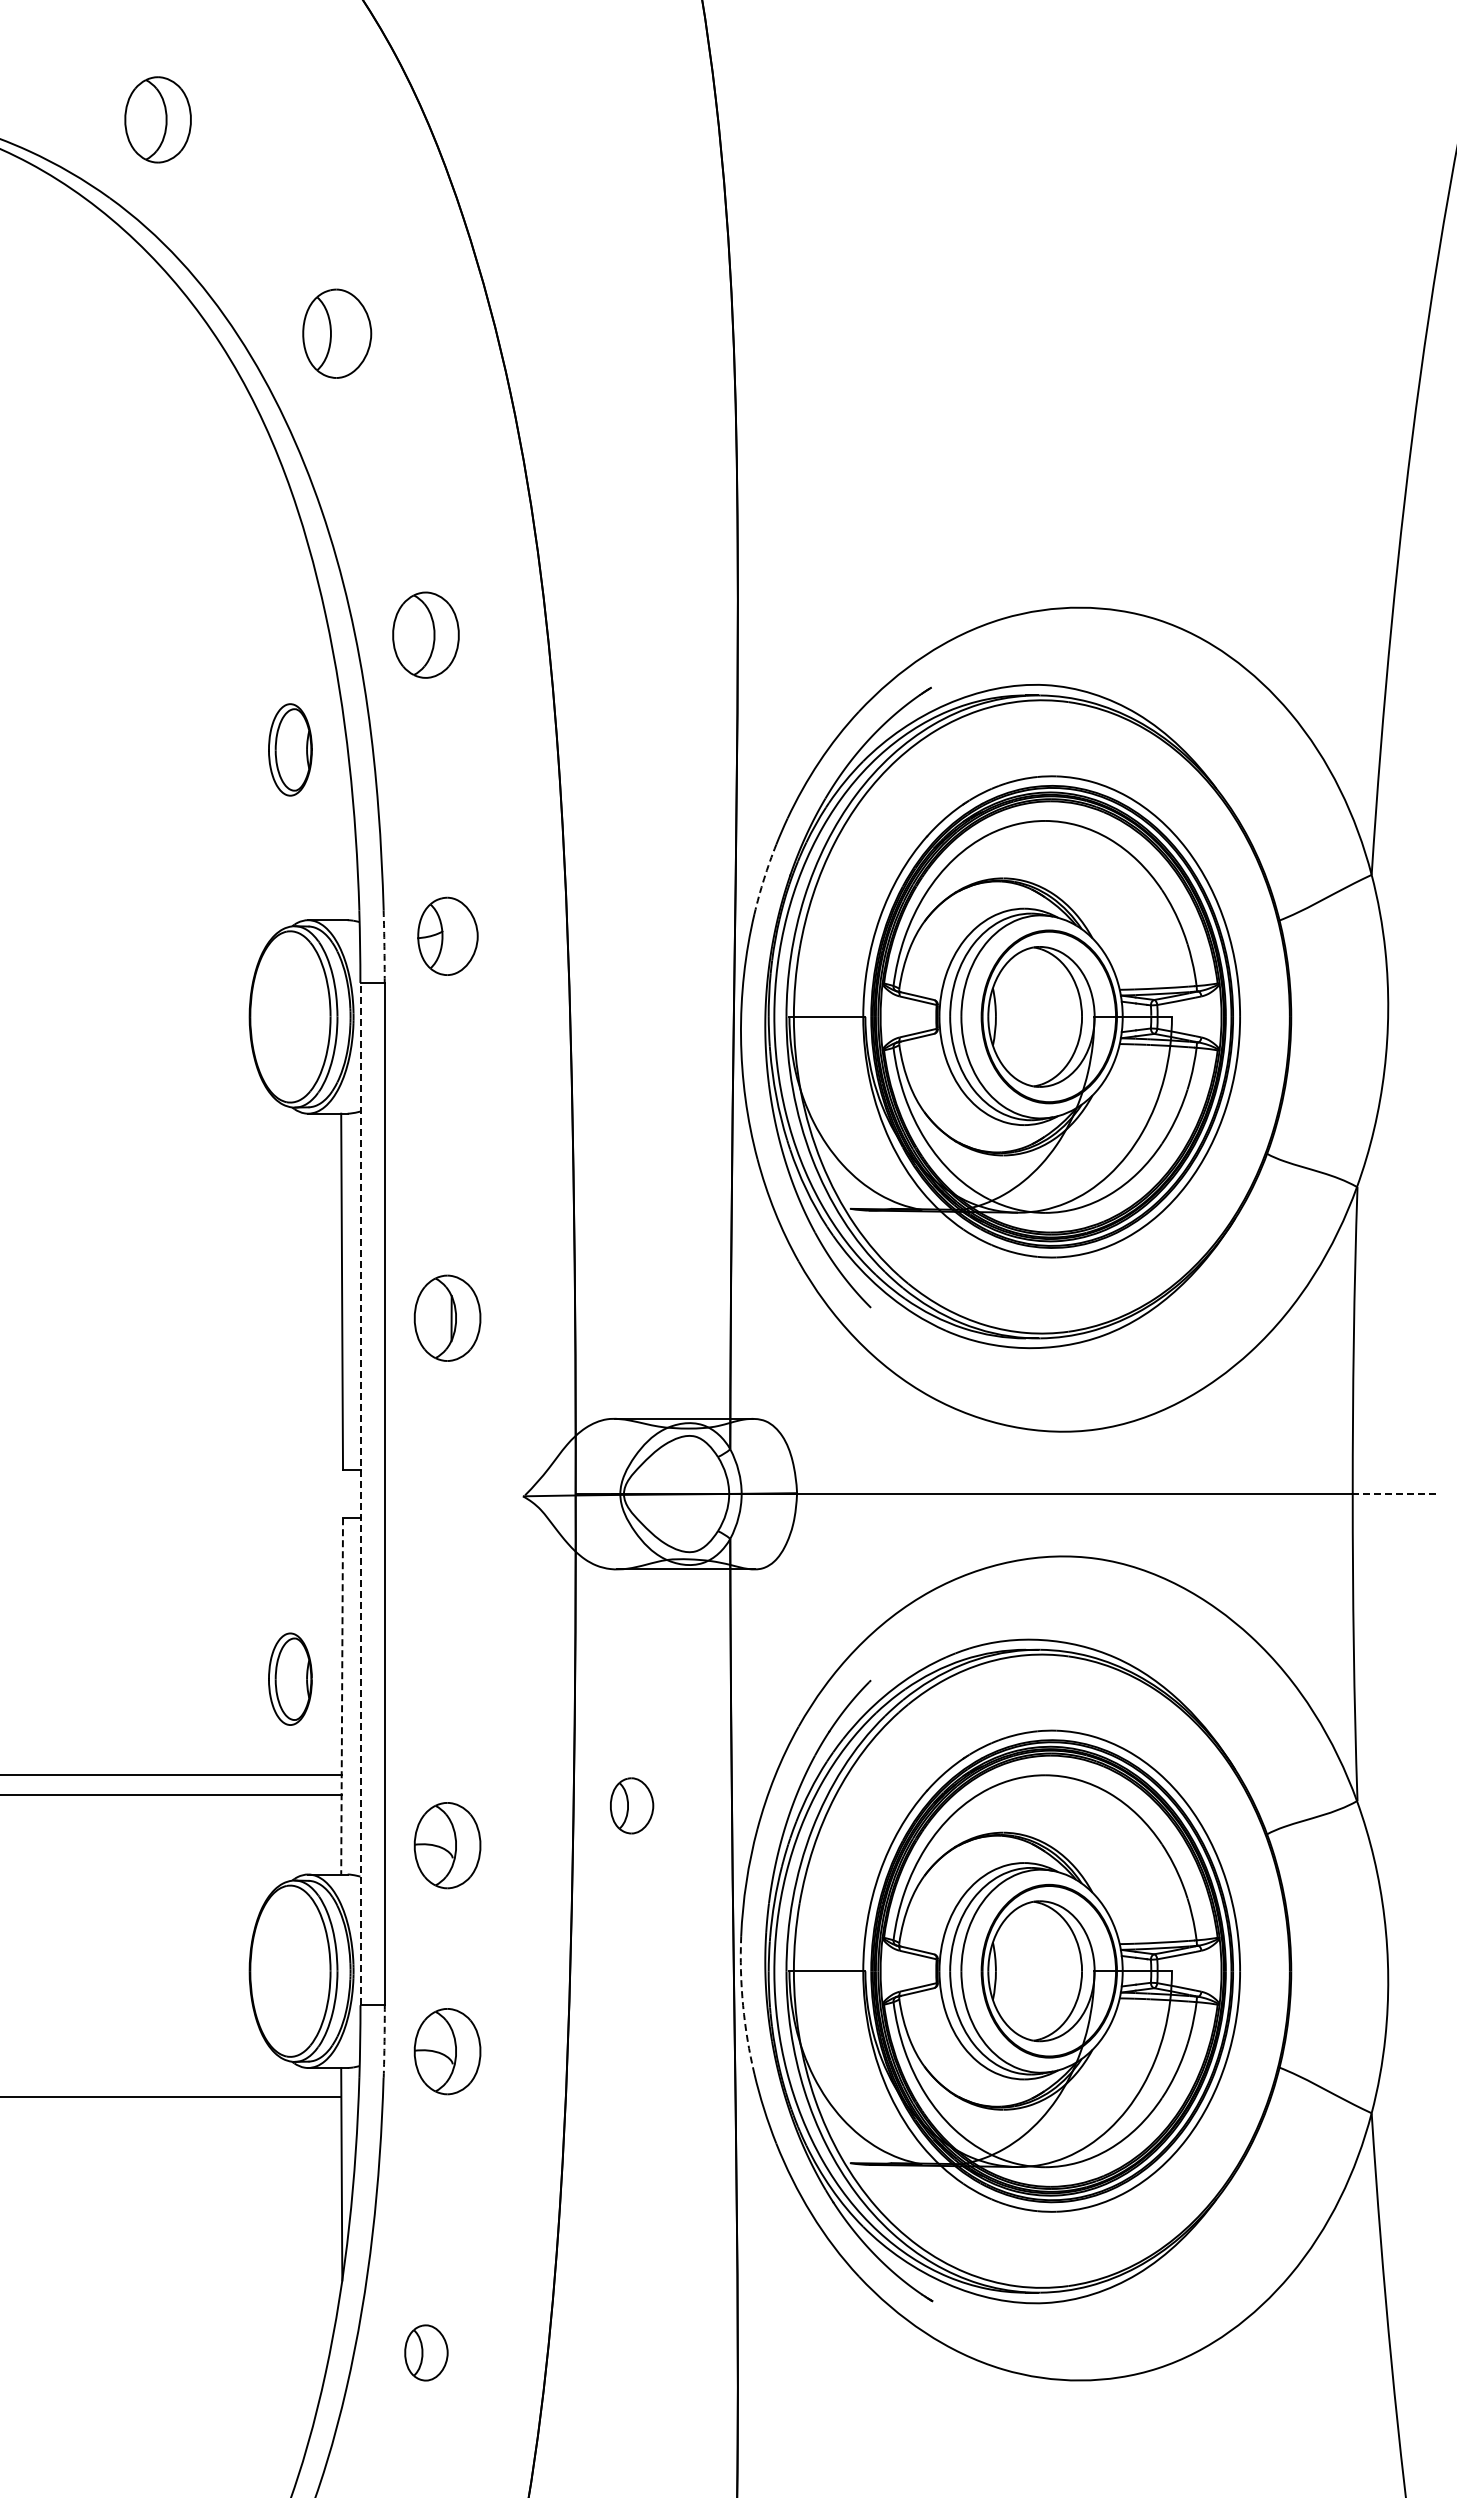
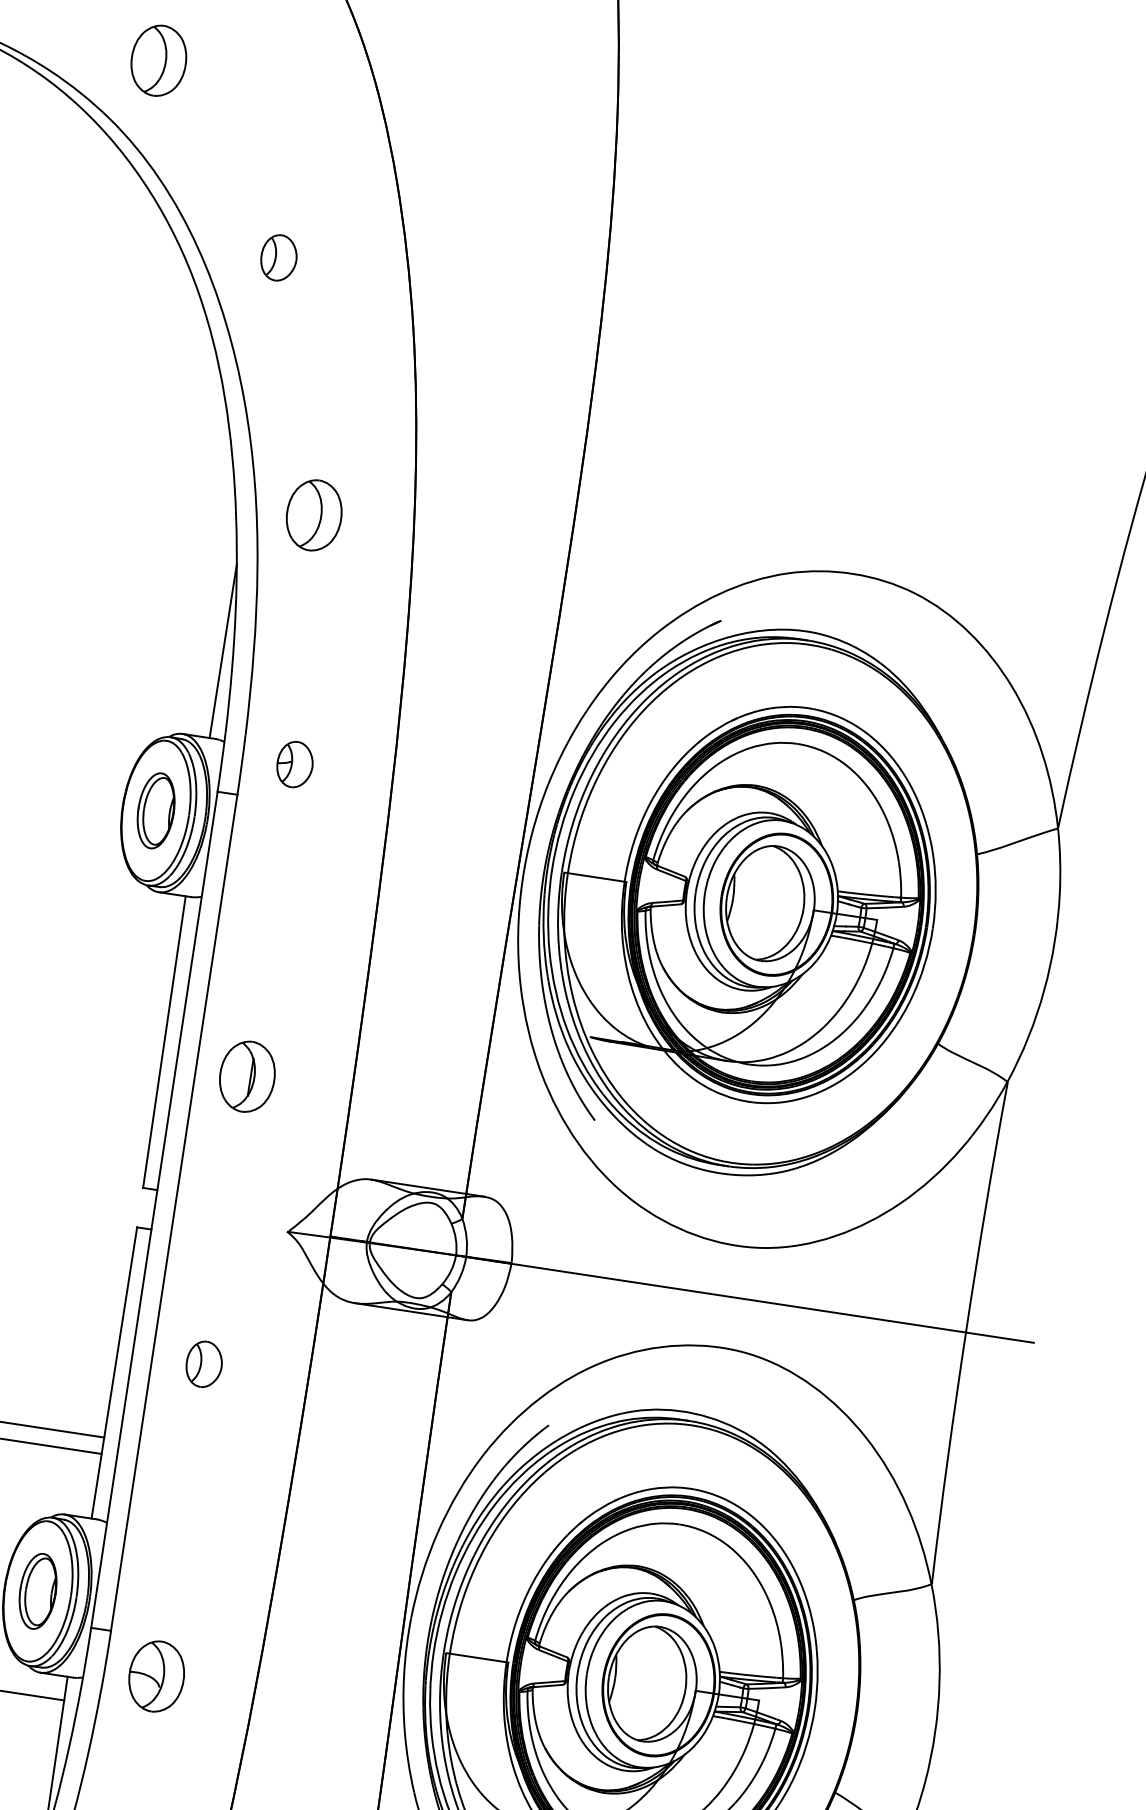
part: (337, 333) -> (279, 257), size x0.62
part: (290, 749) -> (156, 810), moved
line: (341, 813) -> (223, 650), added
arc: (764, 879) -> (560, 757), dashed -> solid
part: (448, 936) -> (295, 764), size x0.71
arc: (384, 946) -> (241, 764), dashed -> solid
line: (360, 1493) -> (154, 1209), dashed -> solid
line: (1393, 1494) -> (999, 1337), dashed -> solid
part: (290, 1678) -> (38, 1590), moved
line: (342, 1696) -> (114, 1373), dashed -> solid
part: (632, 1805) -> (204, 1364), moved
part: (447, 1845) -> (182, 1507), removed
arc: (743, 2005) -> (404, 1675), dashed -> solid
arc: (384, 2041) -> (106, 1660), dashed -> solid

